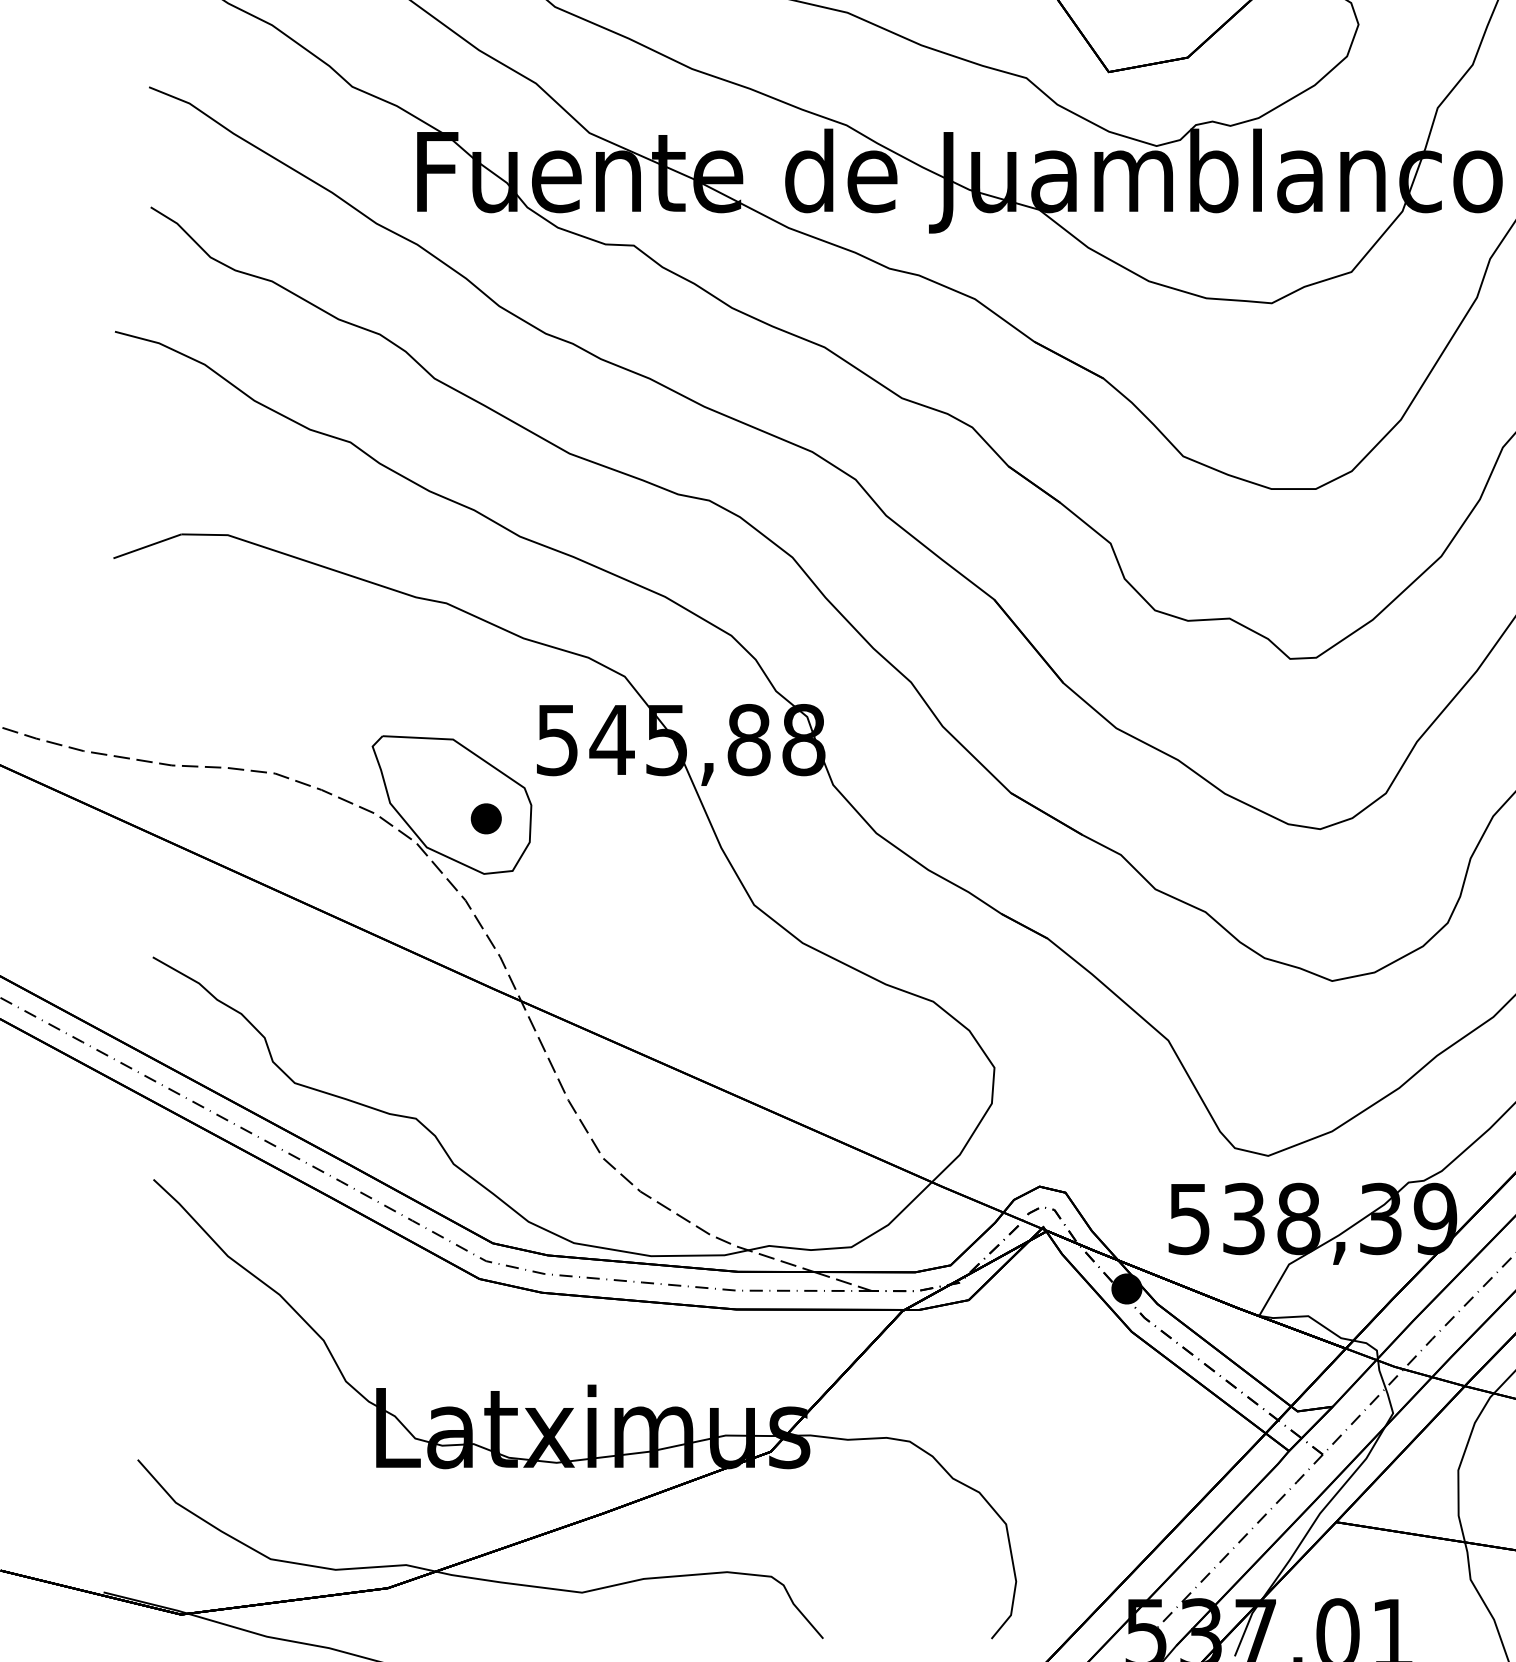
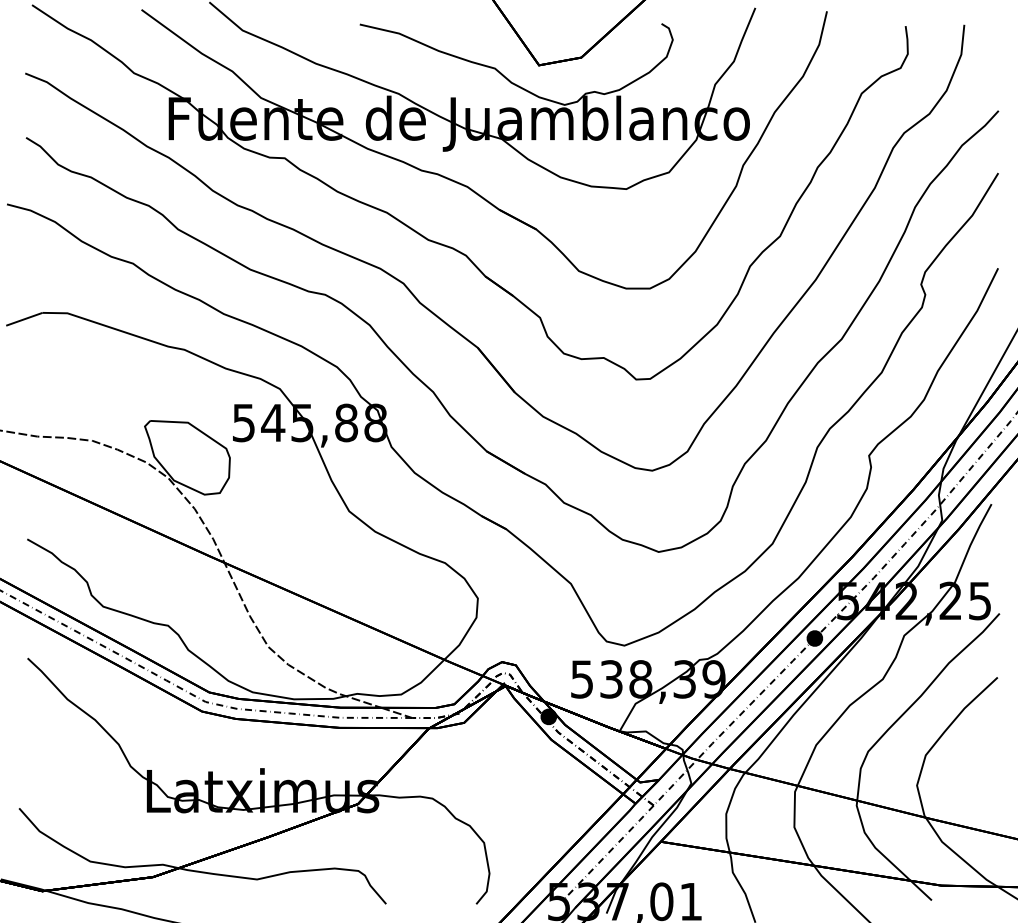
part: (485, 819) -> (205, 465), removed

